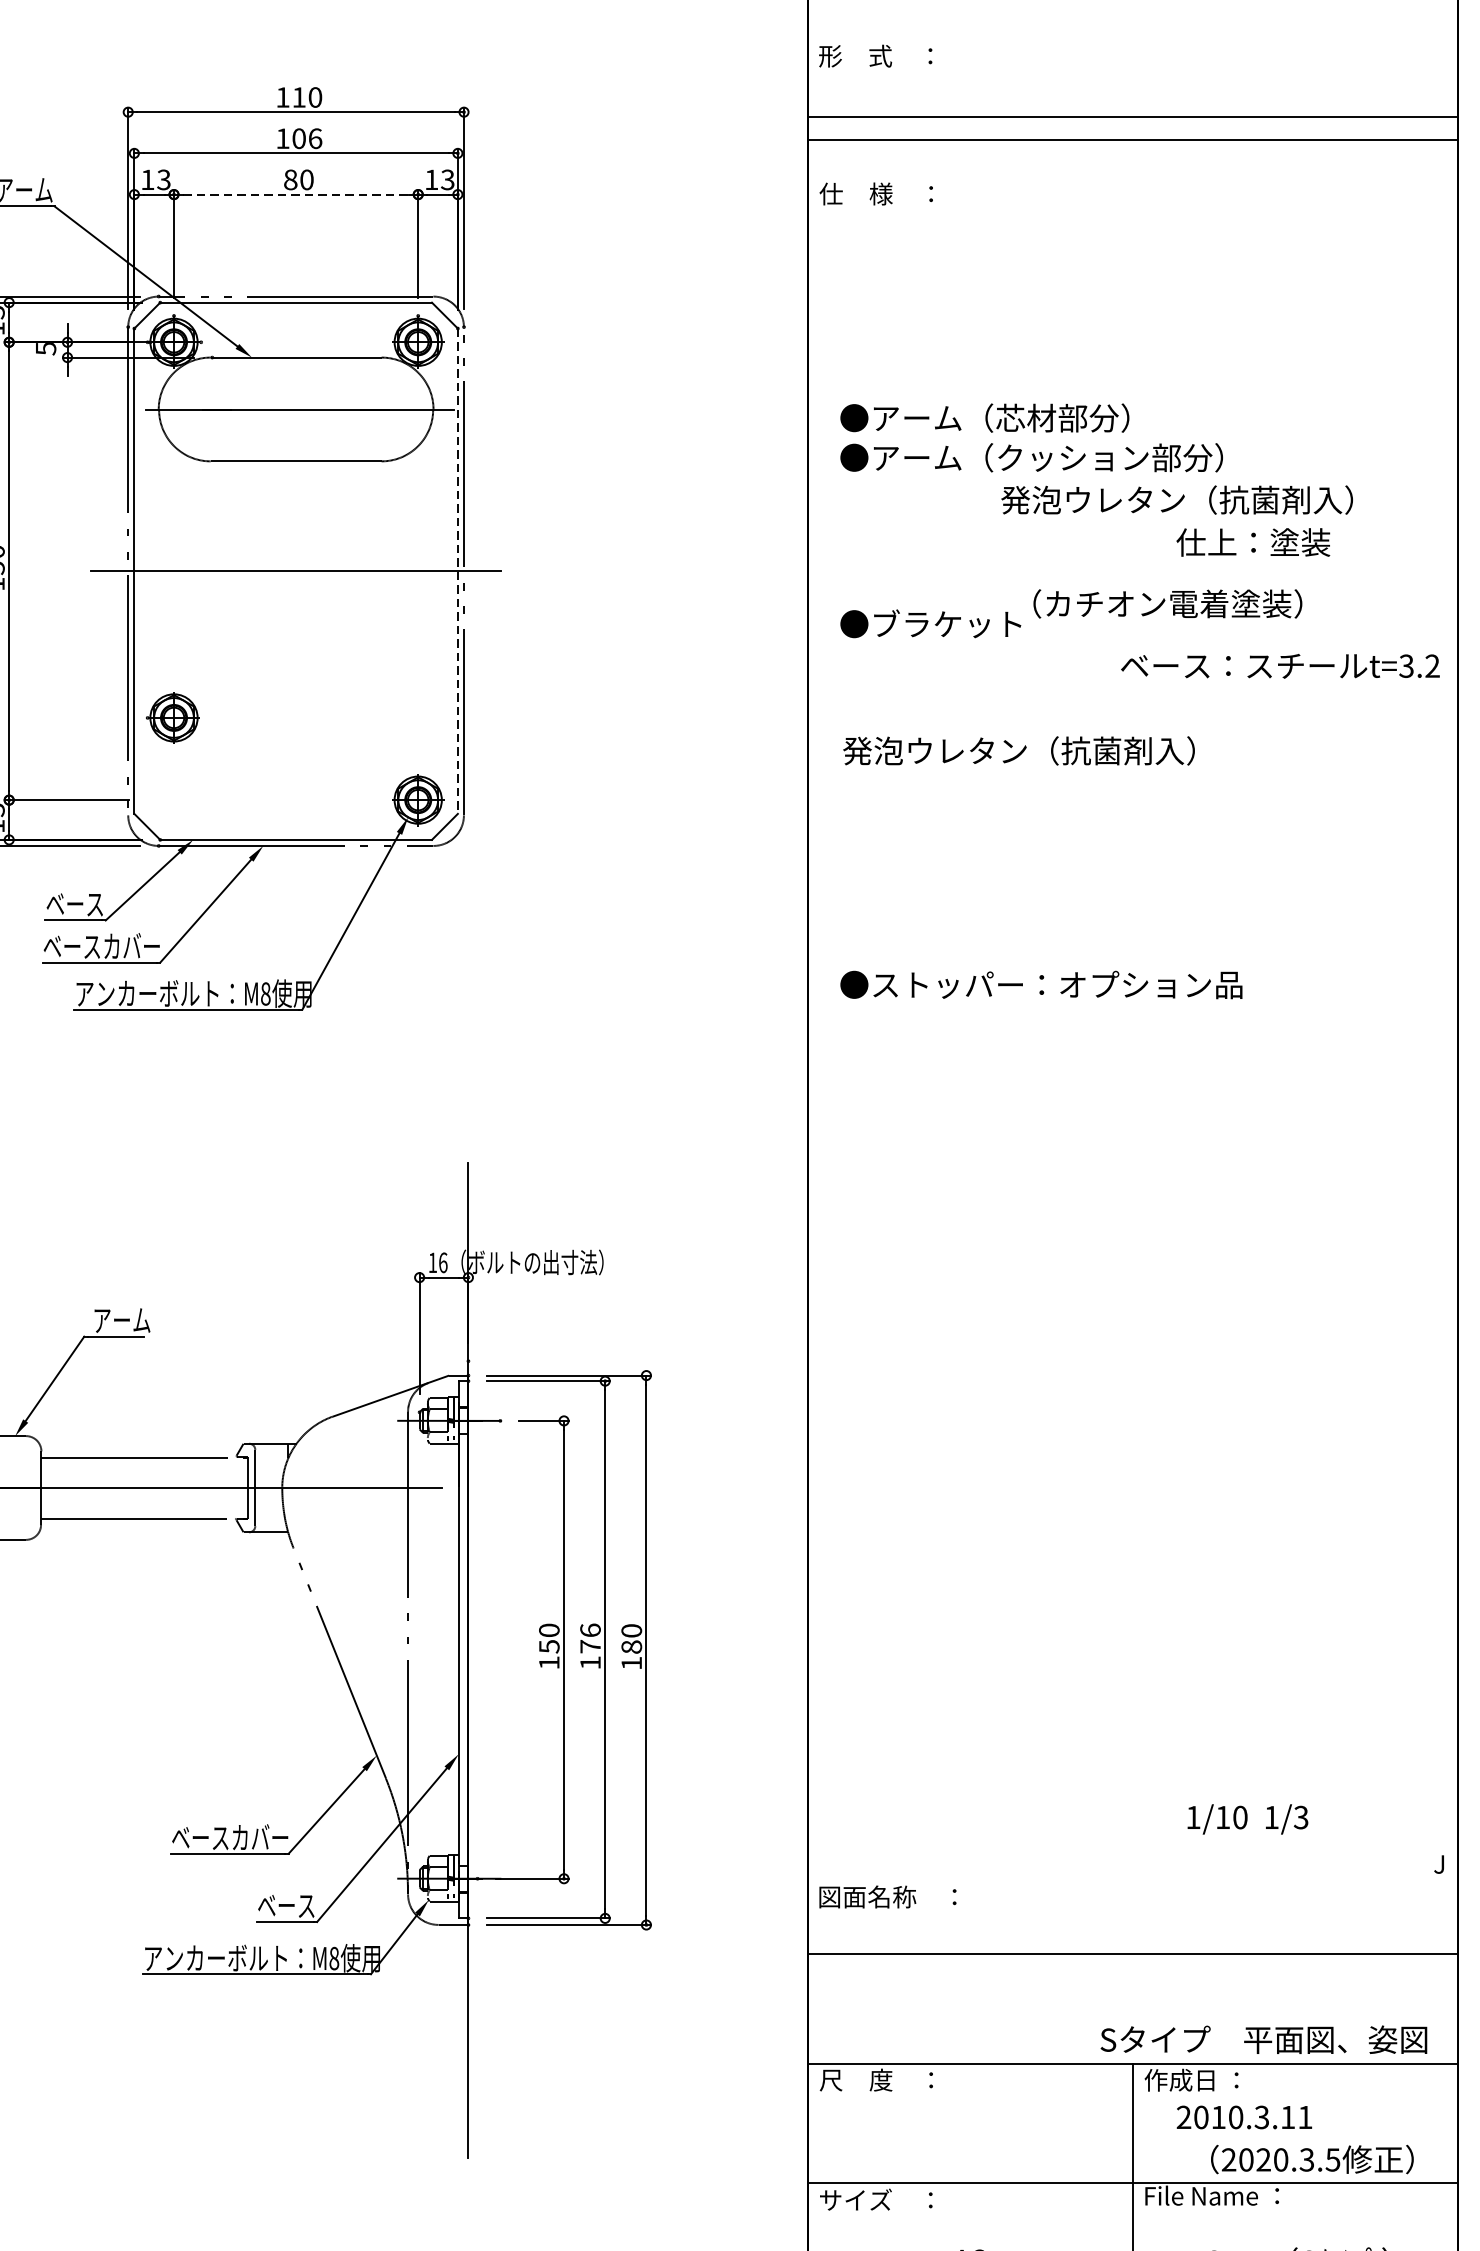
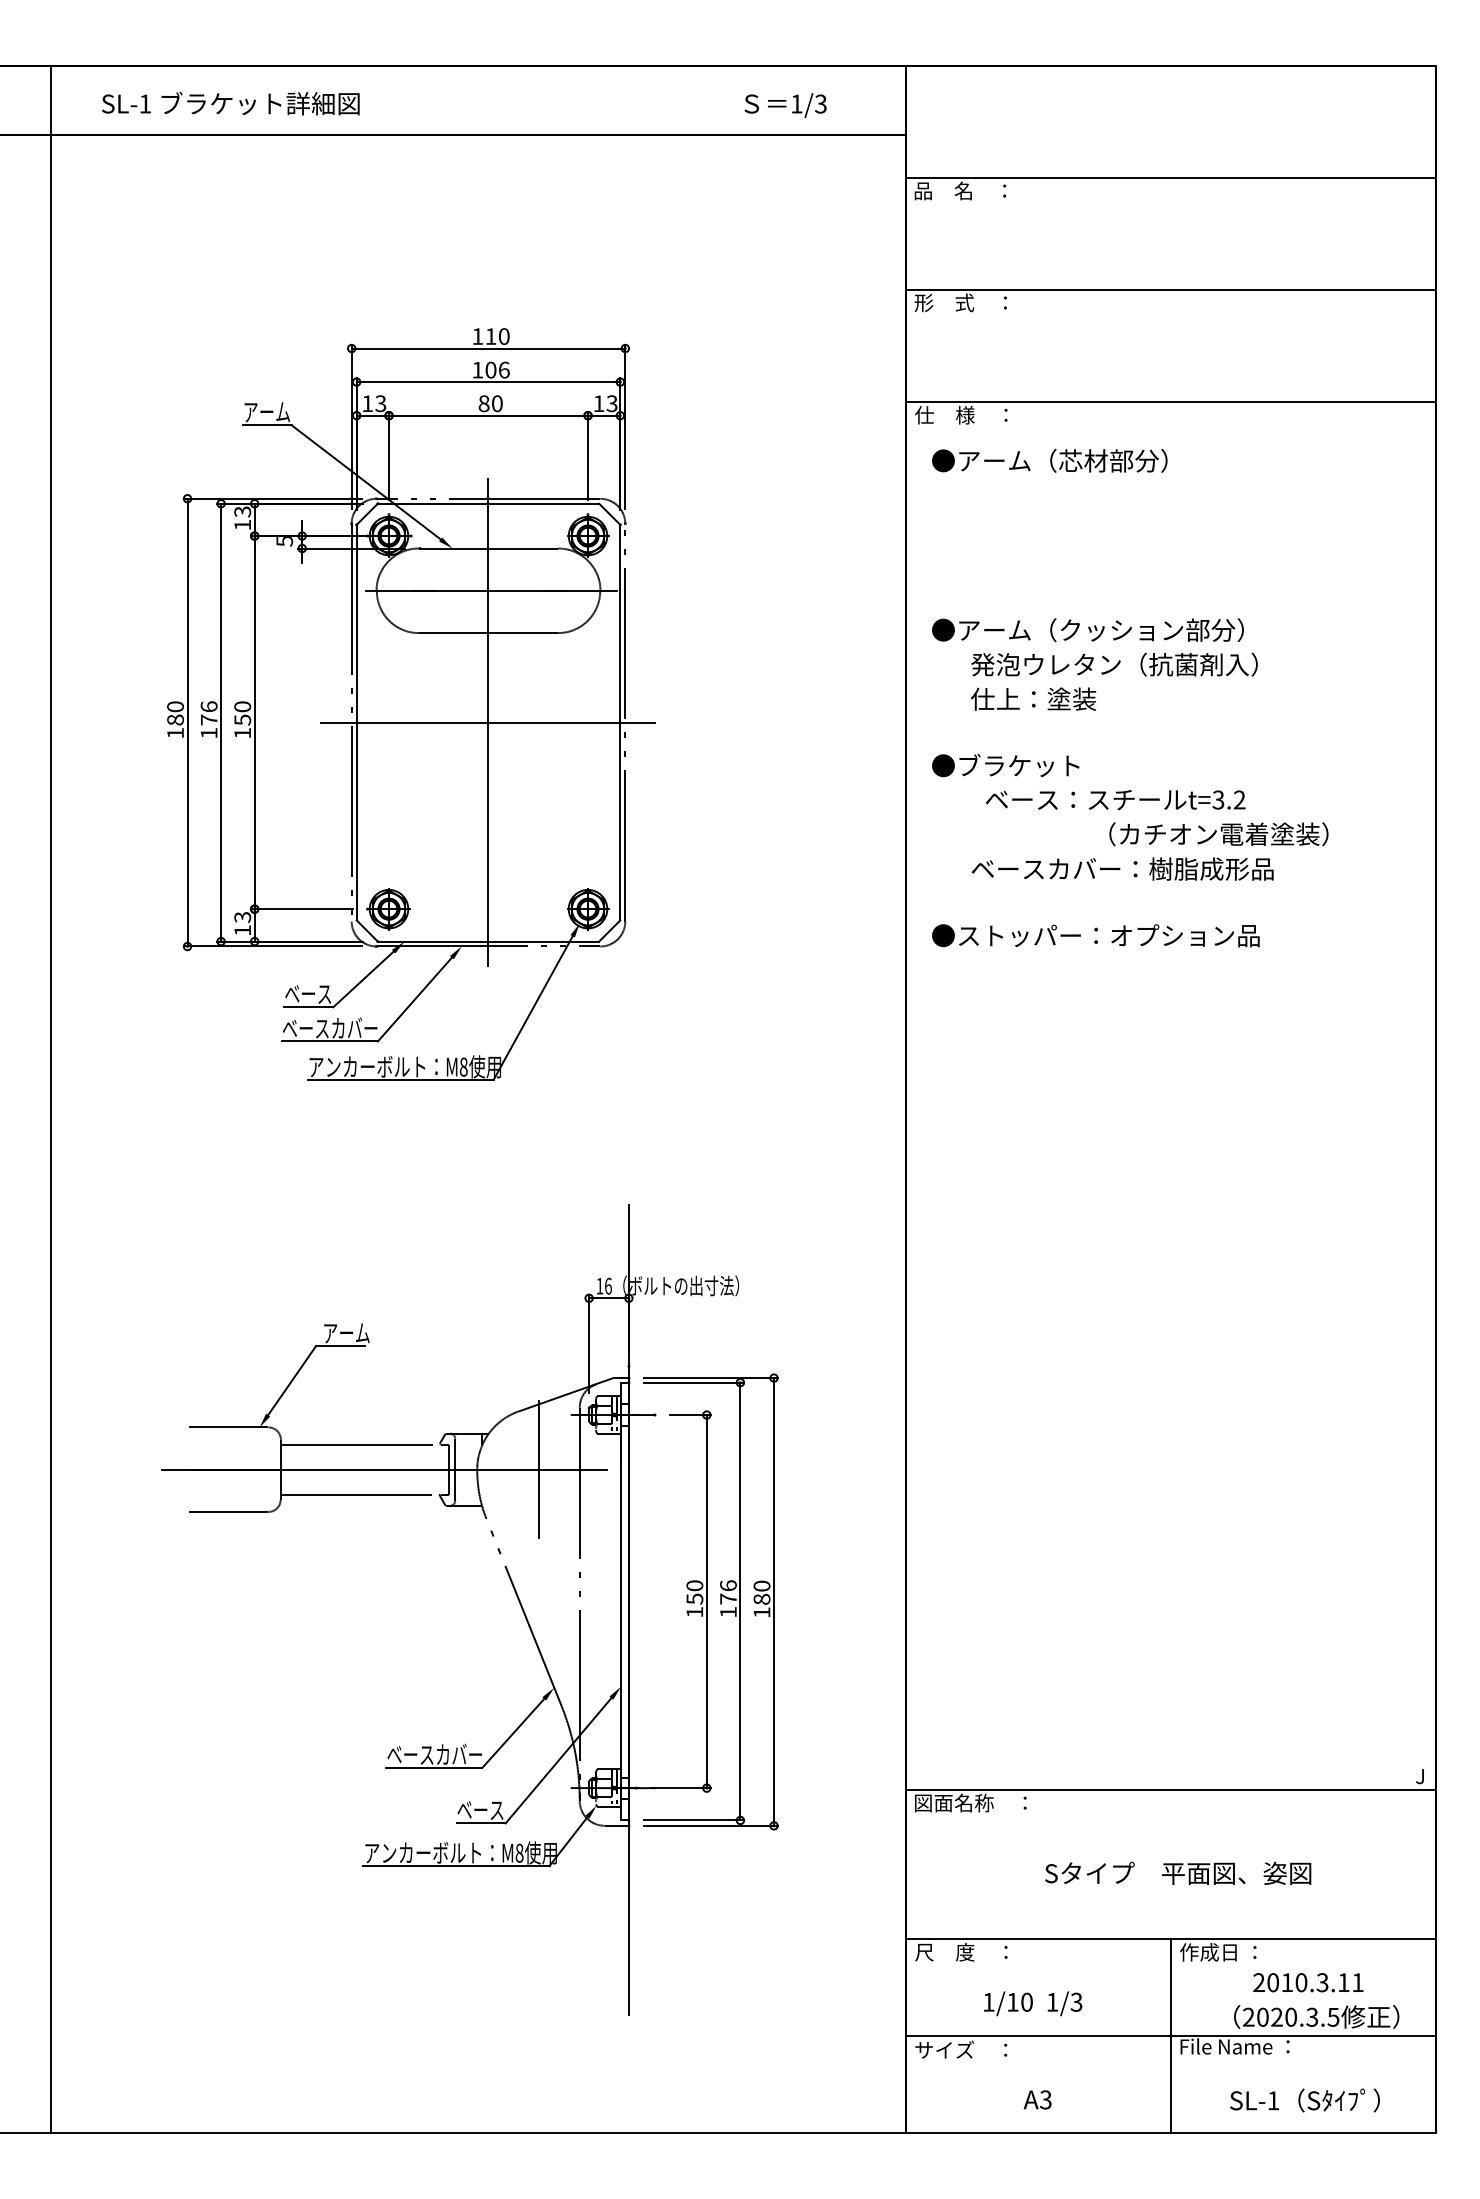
line: (1132, 117) -> (1170, 401), moved
line: (1132, 139) -> (1170, 289), moved
line: (297, 194) -> (489, 415), dashed -> solid
text: (984, 417) -> (1049, 460), moved
text: (1177, 499) -> (1114, 664), moved
text: (1253, 541) -> (1033, 698), moved
line: (296, 571) -> (488, 722), added
line: (458, 571) -> (620, 722), dashed -> solid
text: (1167, 604) -> (1218, 834), moved
text: (1280, 666) -> (1115, 800), moved
part: (173, 718) -> (388, 909), moved
text: (1050, 750) -> (1103, 868), 発泡ウレタン（抗菌剤入） -> ベースカバー：樹脂成形品
text: (1040, 984) -> (1095, 935), moved
line: (357, 1487) -> (538, 1469), added
text: (1248, 1819) -> (1033, 2003), moved
line: (1132, 1954) -> (1170, 1789), moved
text: (1264, 2038) -> (1178, 1872), moved
text: (1244, 2117) -> (1308, 1982), moved

